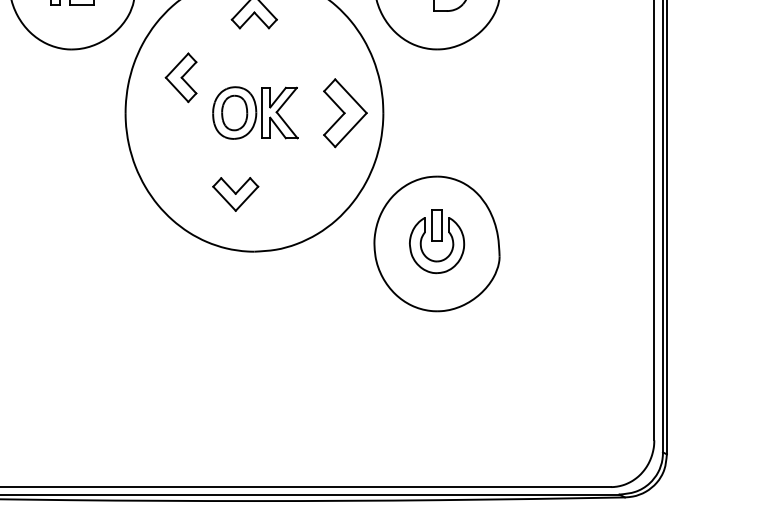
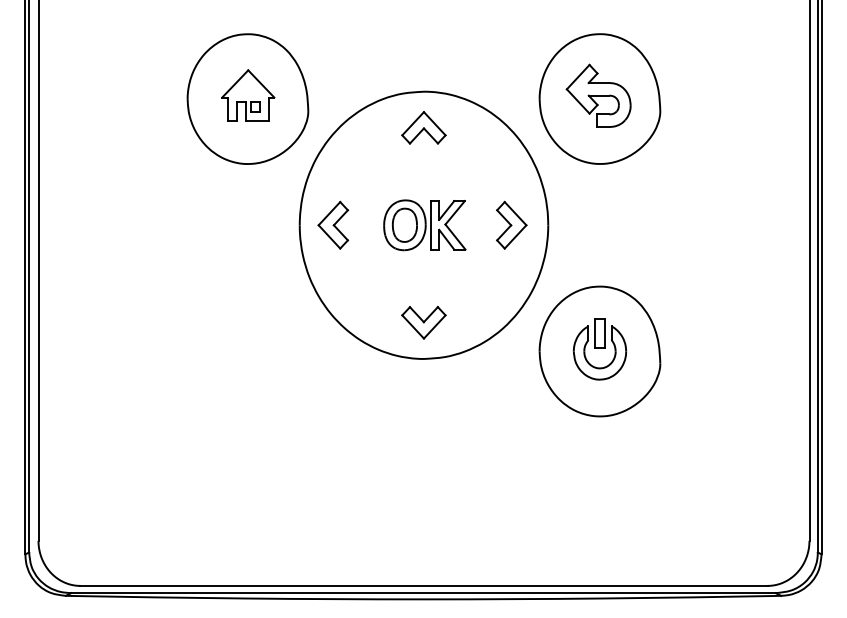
part: (181, 76) -> (333, 224), moved
part: (345, 112) -> (511, 224), size x0.71
part: (235, 194) -> (423, 322), moved

